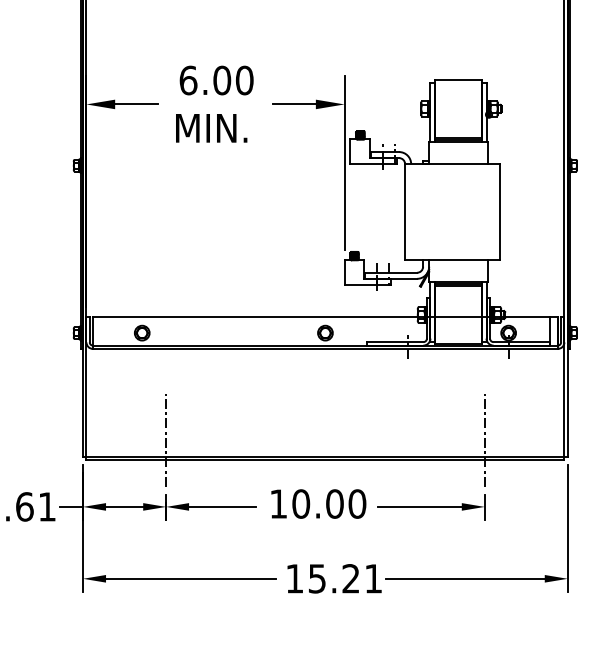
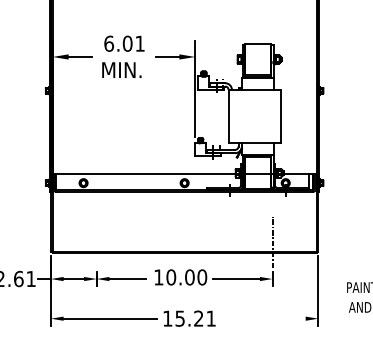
text: (243, 80) -> (139, 43), 6.00 -> 6.01
line: (165, 440) -> (96, 242), removed
line: (464, 578) -> (261, 318), removed

